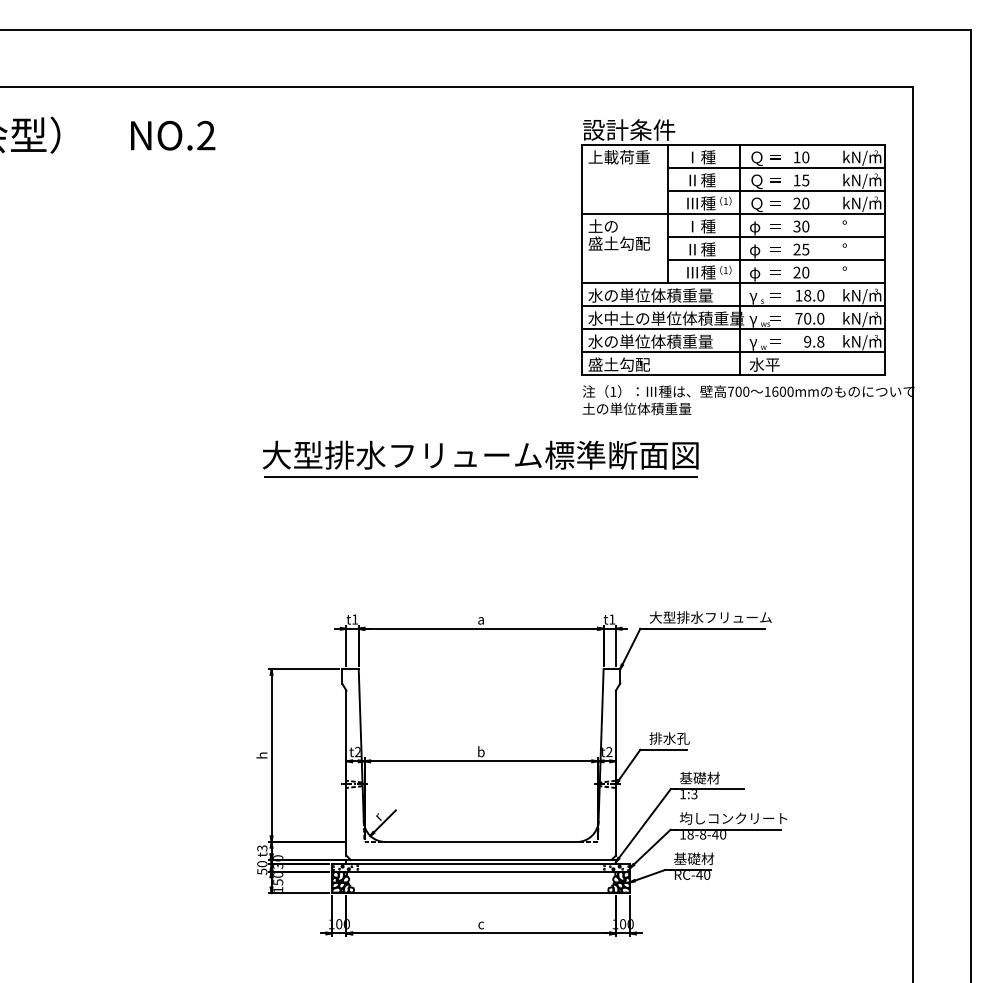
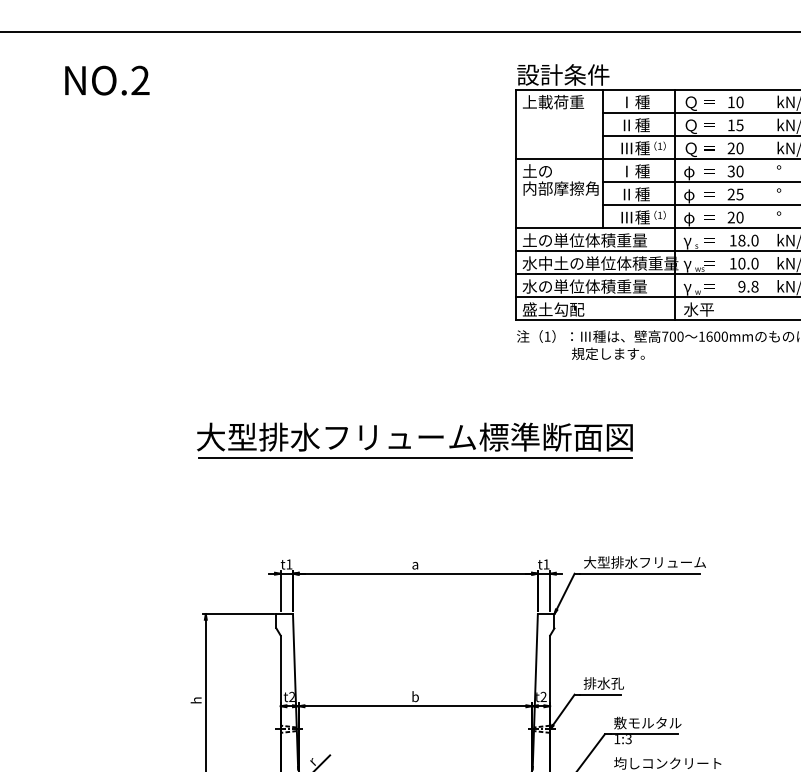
text: (626, 243) -> (560, 188), 盛土勾配 -> 内部摩擦角
text: (595, 296) -> (529, 241), 水の単位体積重量 -> 土の単位体積重量
text: (798, 318) -> (732, 263), 70.0 -> 10.0
text: (646, 408) -> (580, 353), 土の単位体積重量 -> 規定します。
part: (480, 458) -> (414, 440), moved
text: (713, 777) -> (647, 722), 基礎材 -> 敷モルタル

